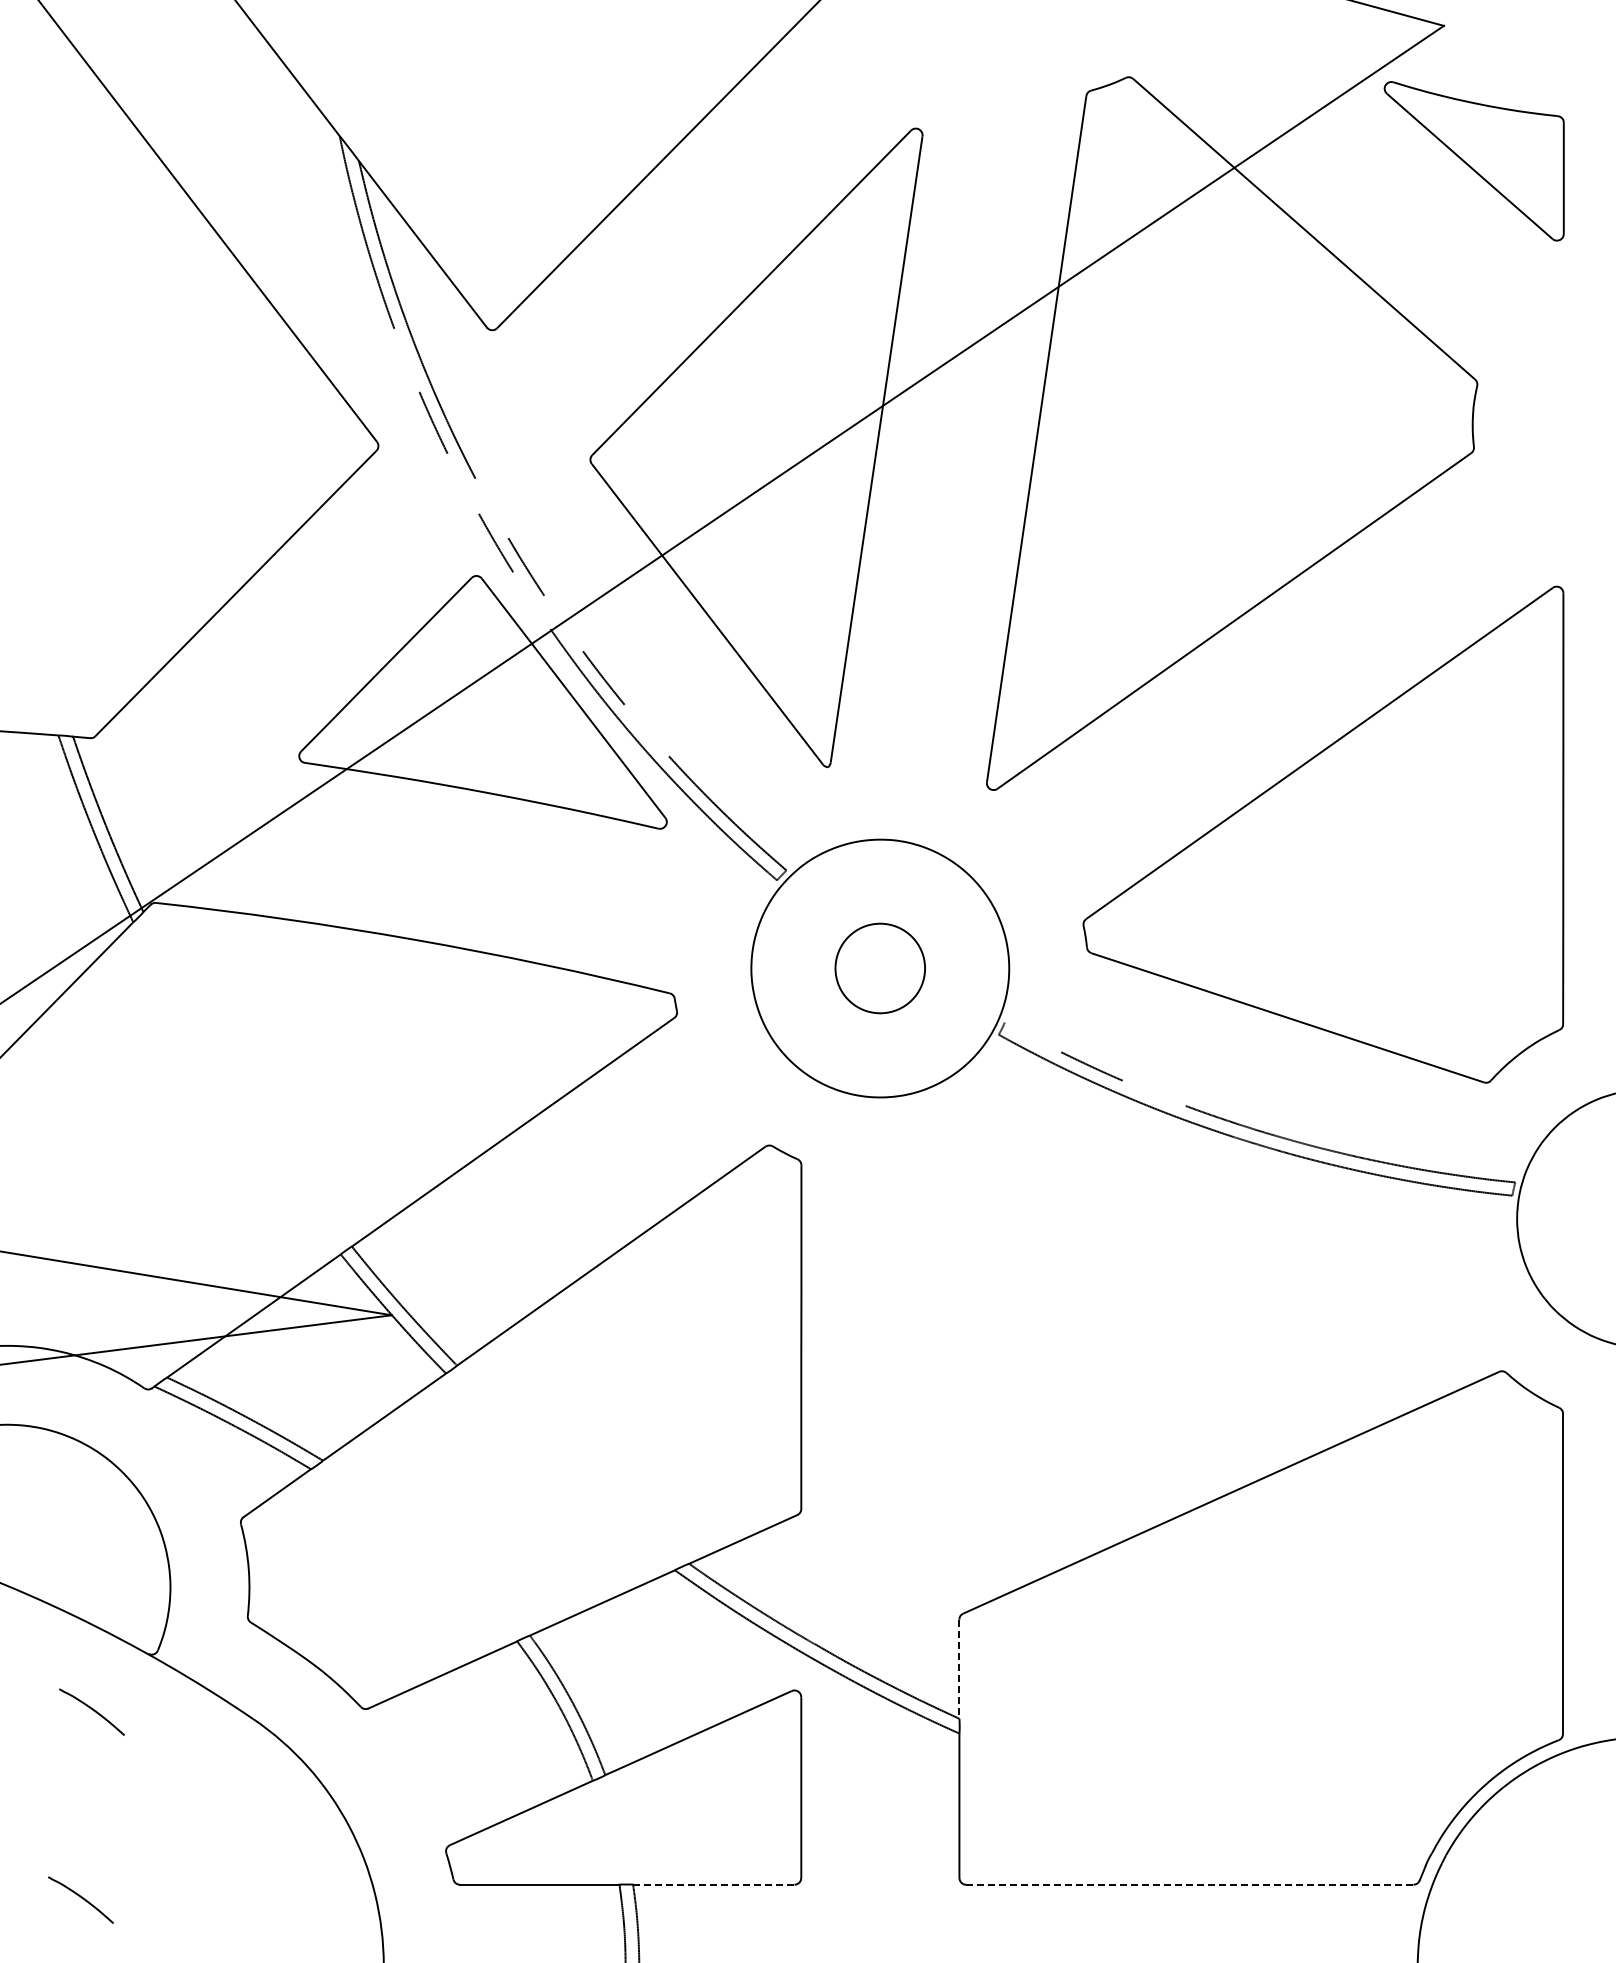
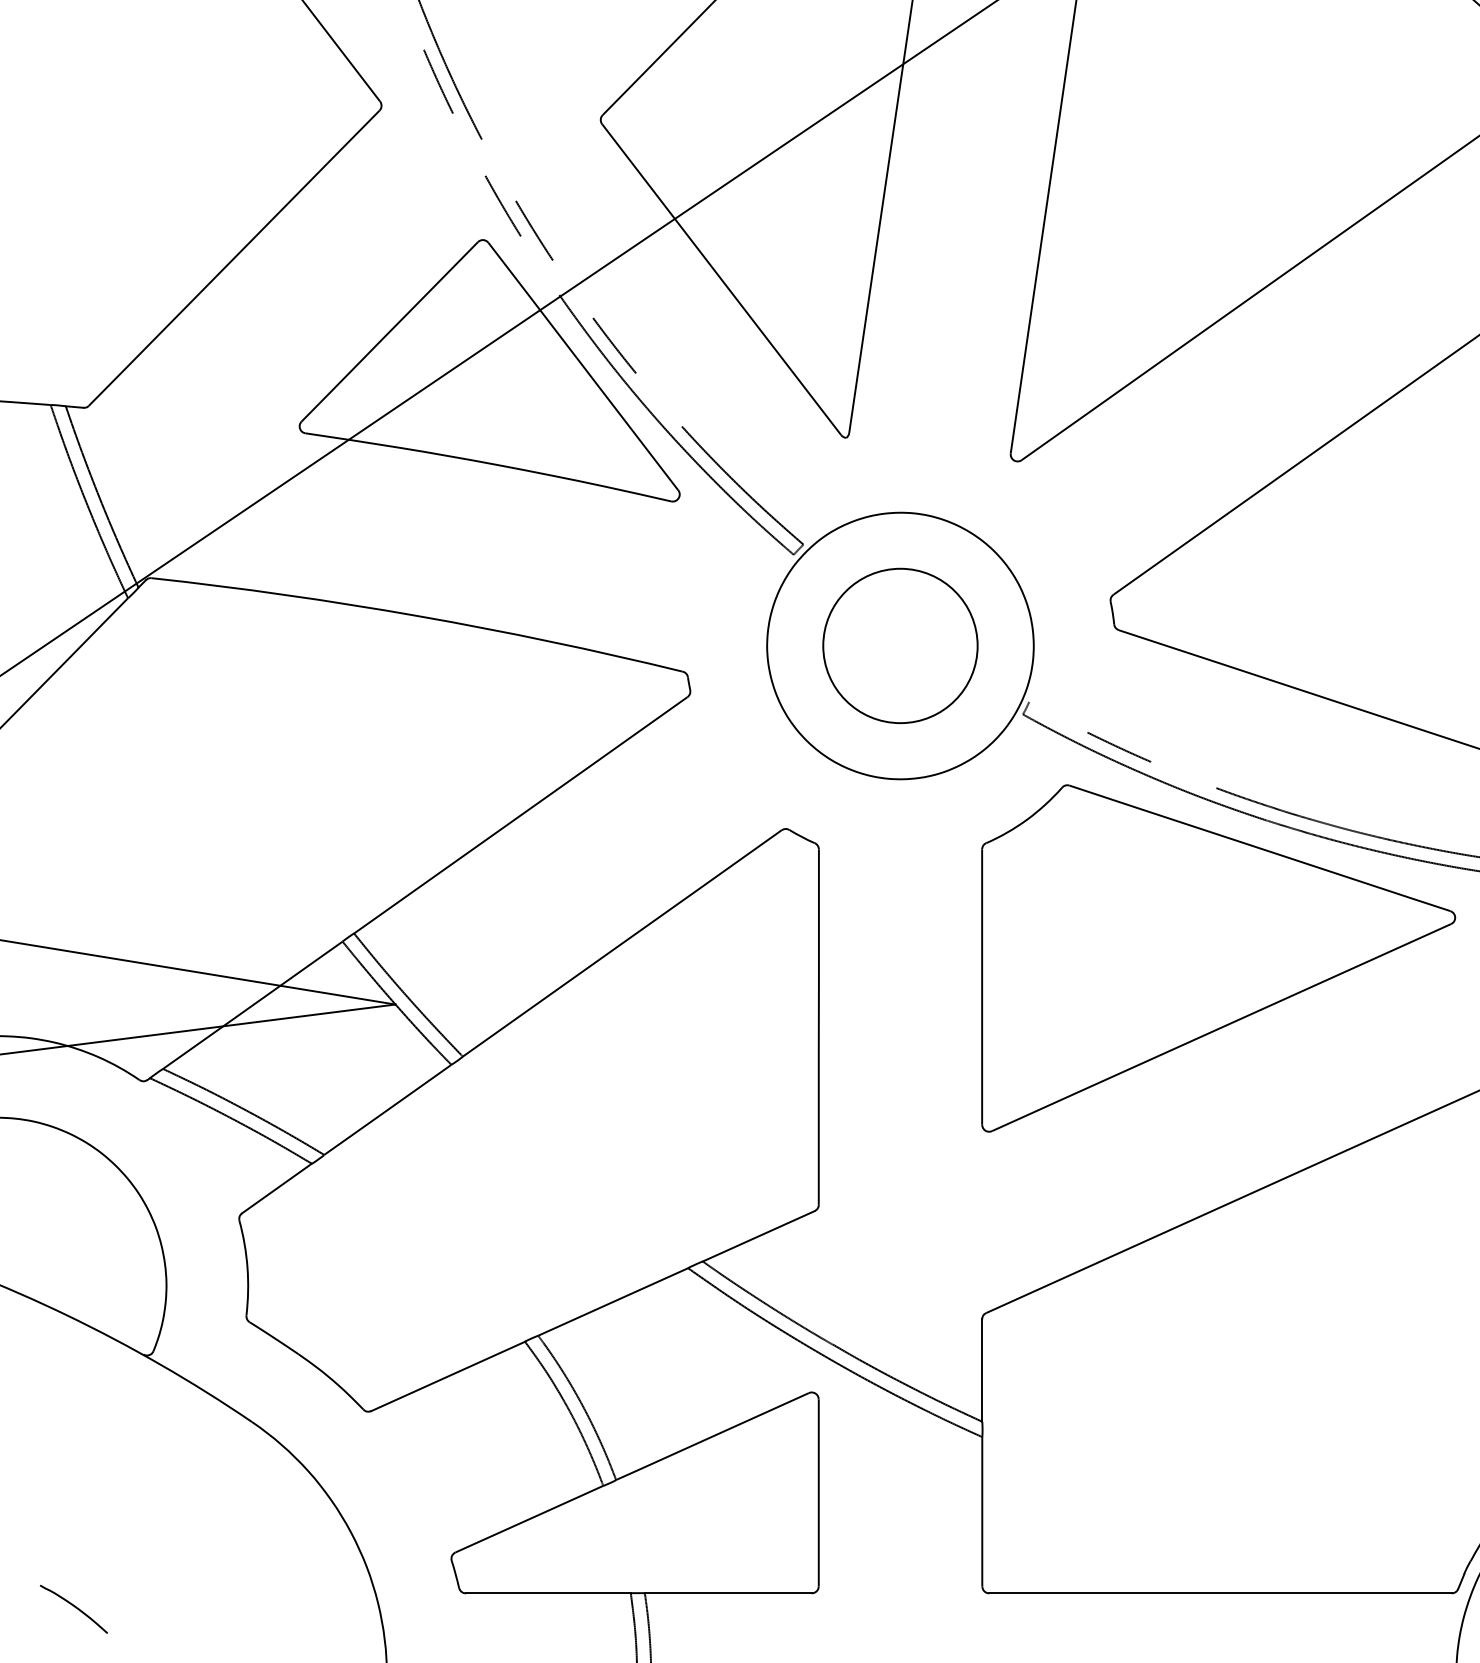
circle: (879, 968) -> (899, 645), size x1.67
part: (1187, 1270) -> (1218, 958), added
line: (959, 1669) -> (982, 1370), dashed -> solid
curve: (92, 1710) -> (85, 1413), removed
line: (713, 1884) -> (727, 1593), dashed -> solid
line: (1189, 1884) -> (1220, 1593), dashed -> solid

